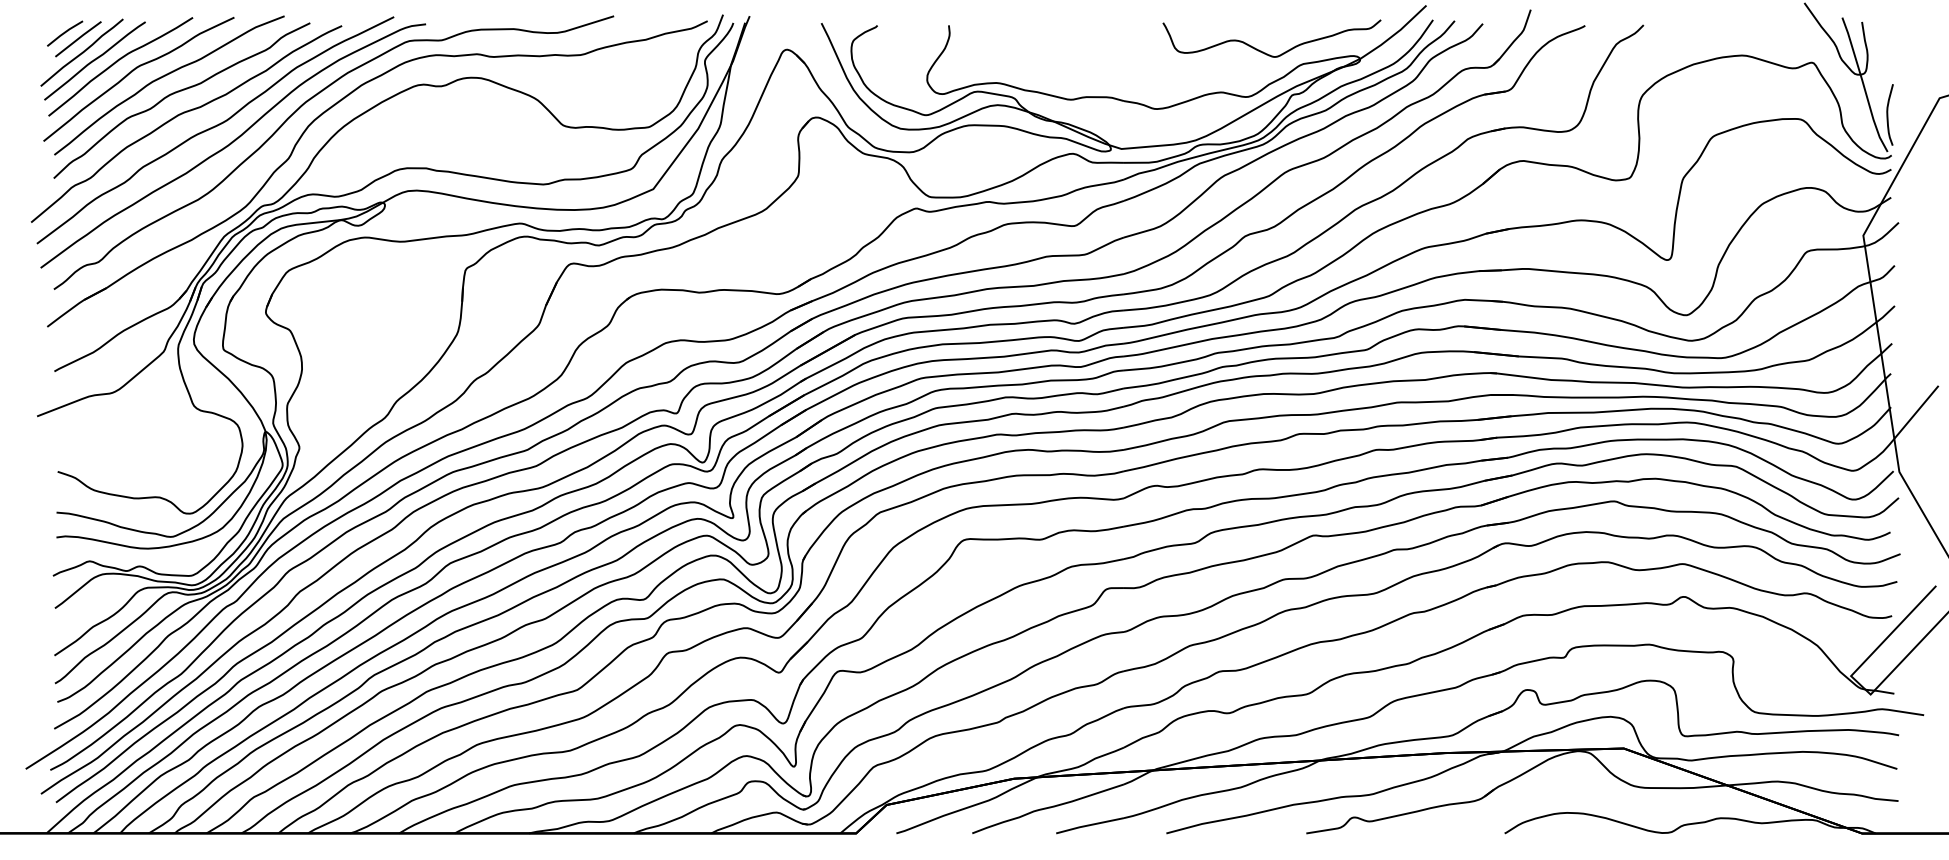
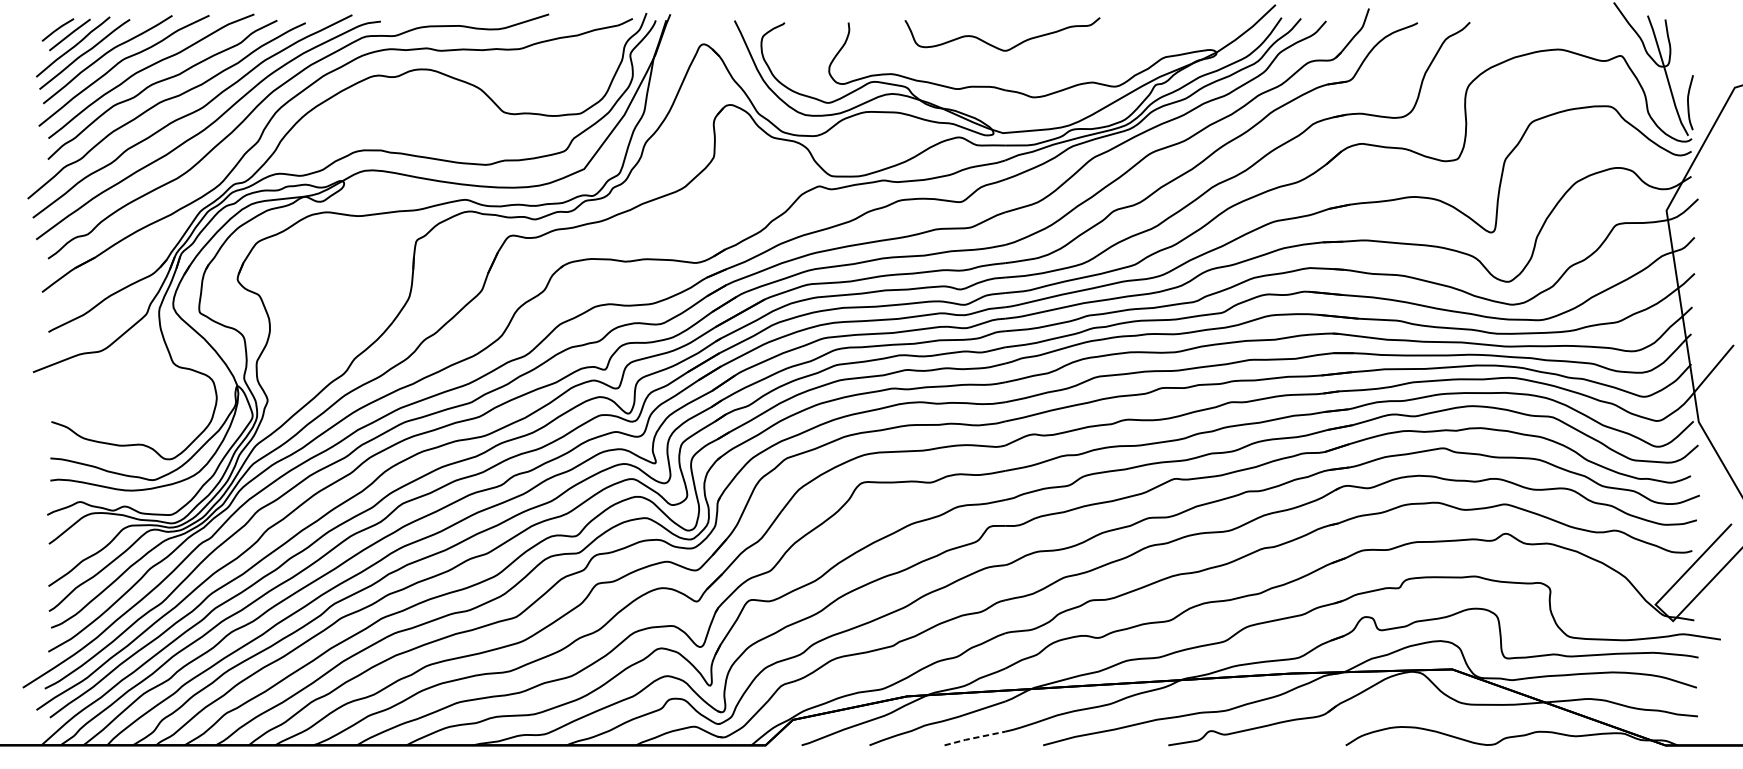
curve: (1265, 52) -> (996, 46), moved
line: (1089, 825) -> (974, 738), solid -> dashed

